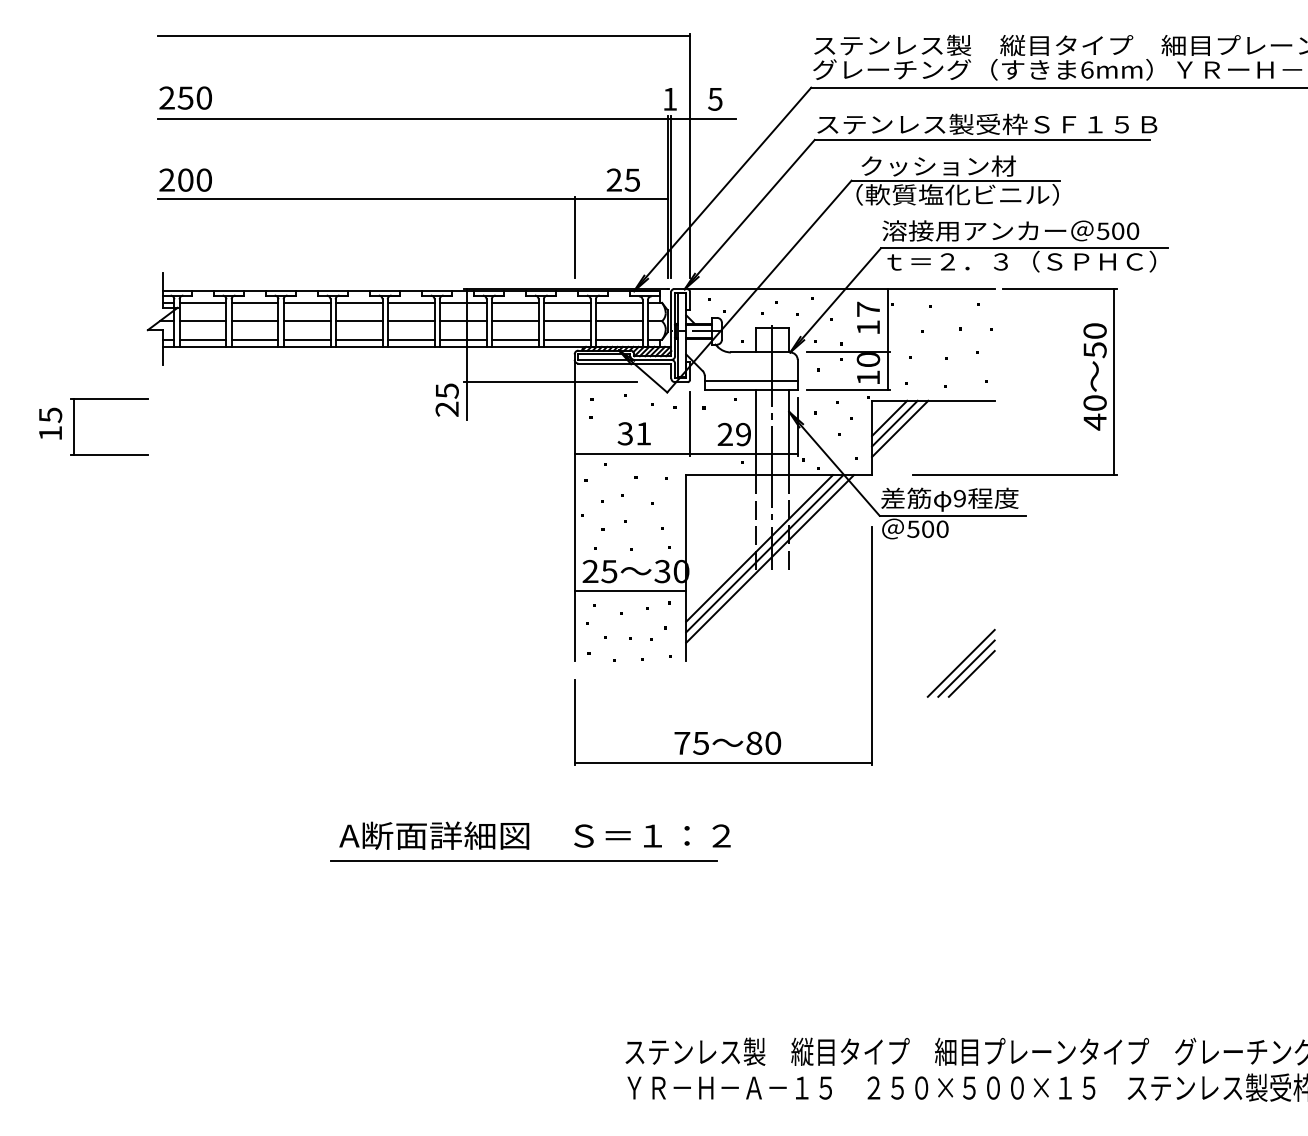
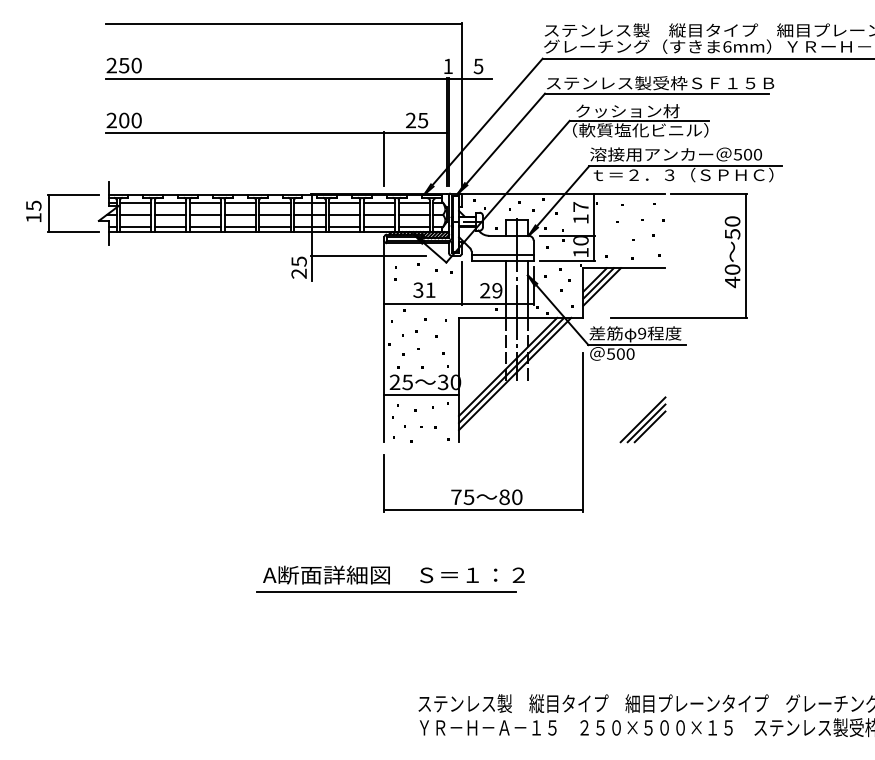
part: (74, 426) -> (49, 213), moved
part: (960, 662) -> (642, 419), moved
part: (529, 840) -> (390, 578), moved

